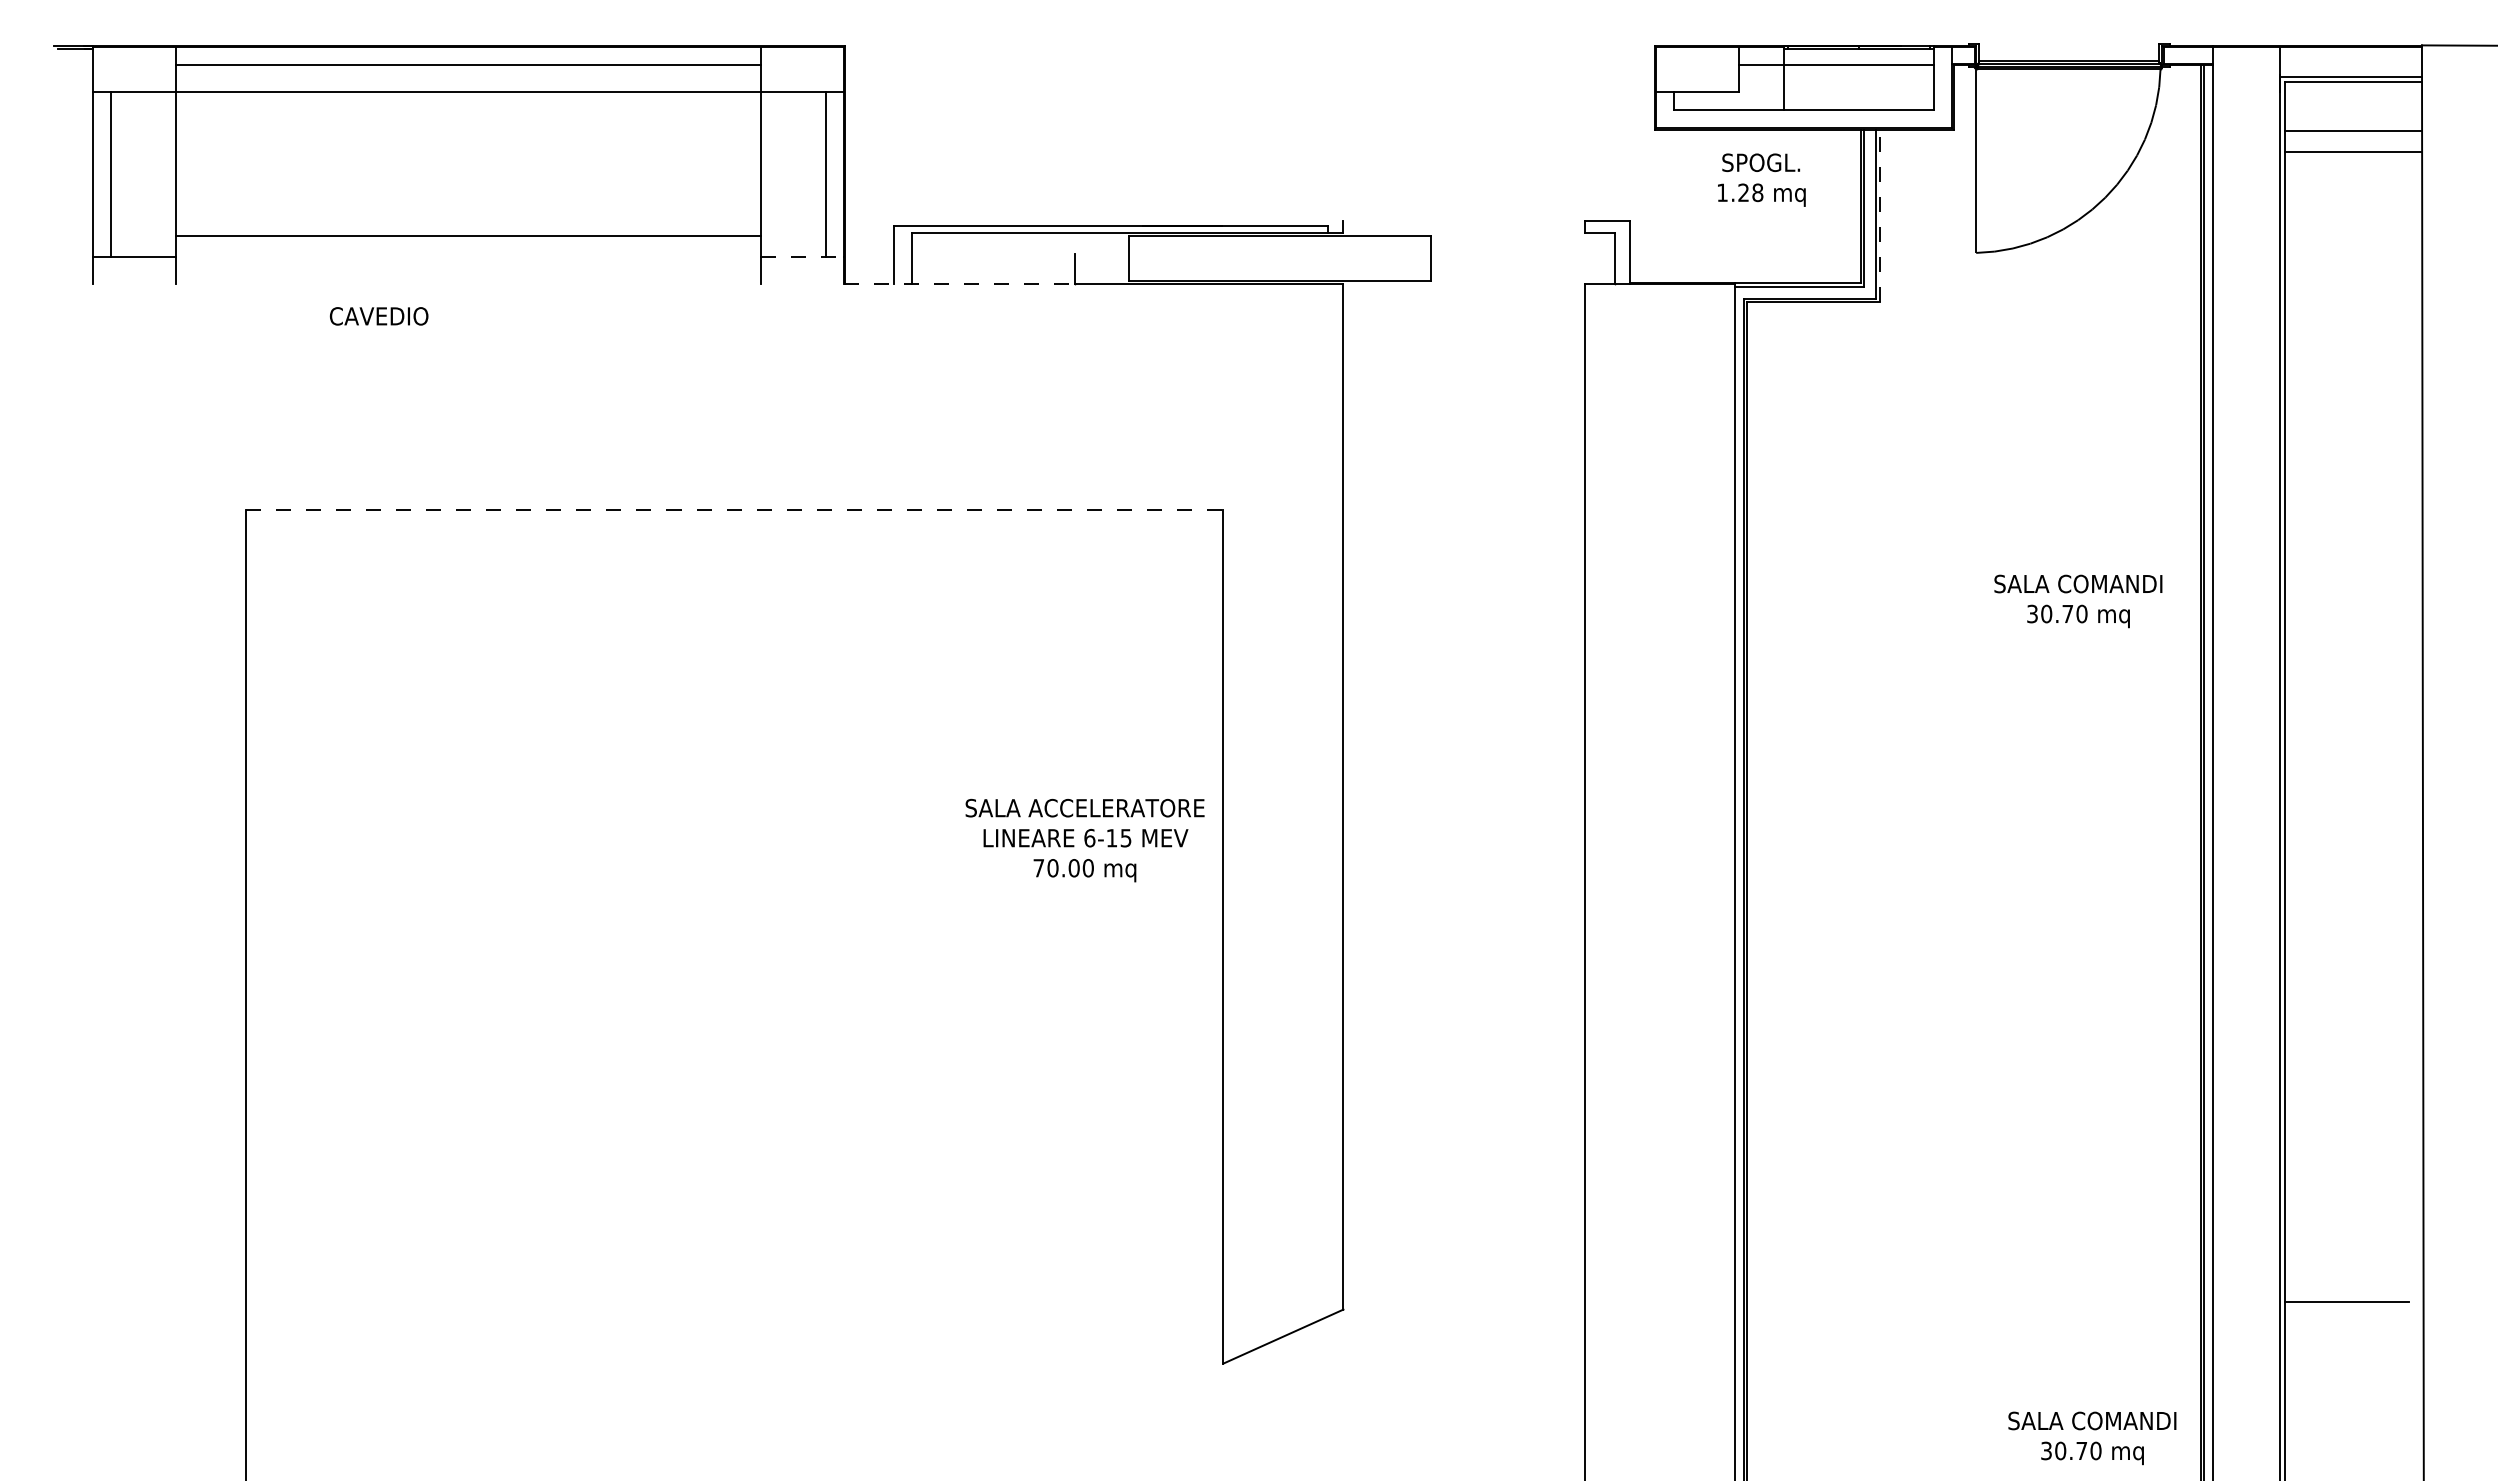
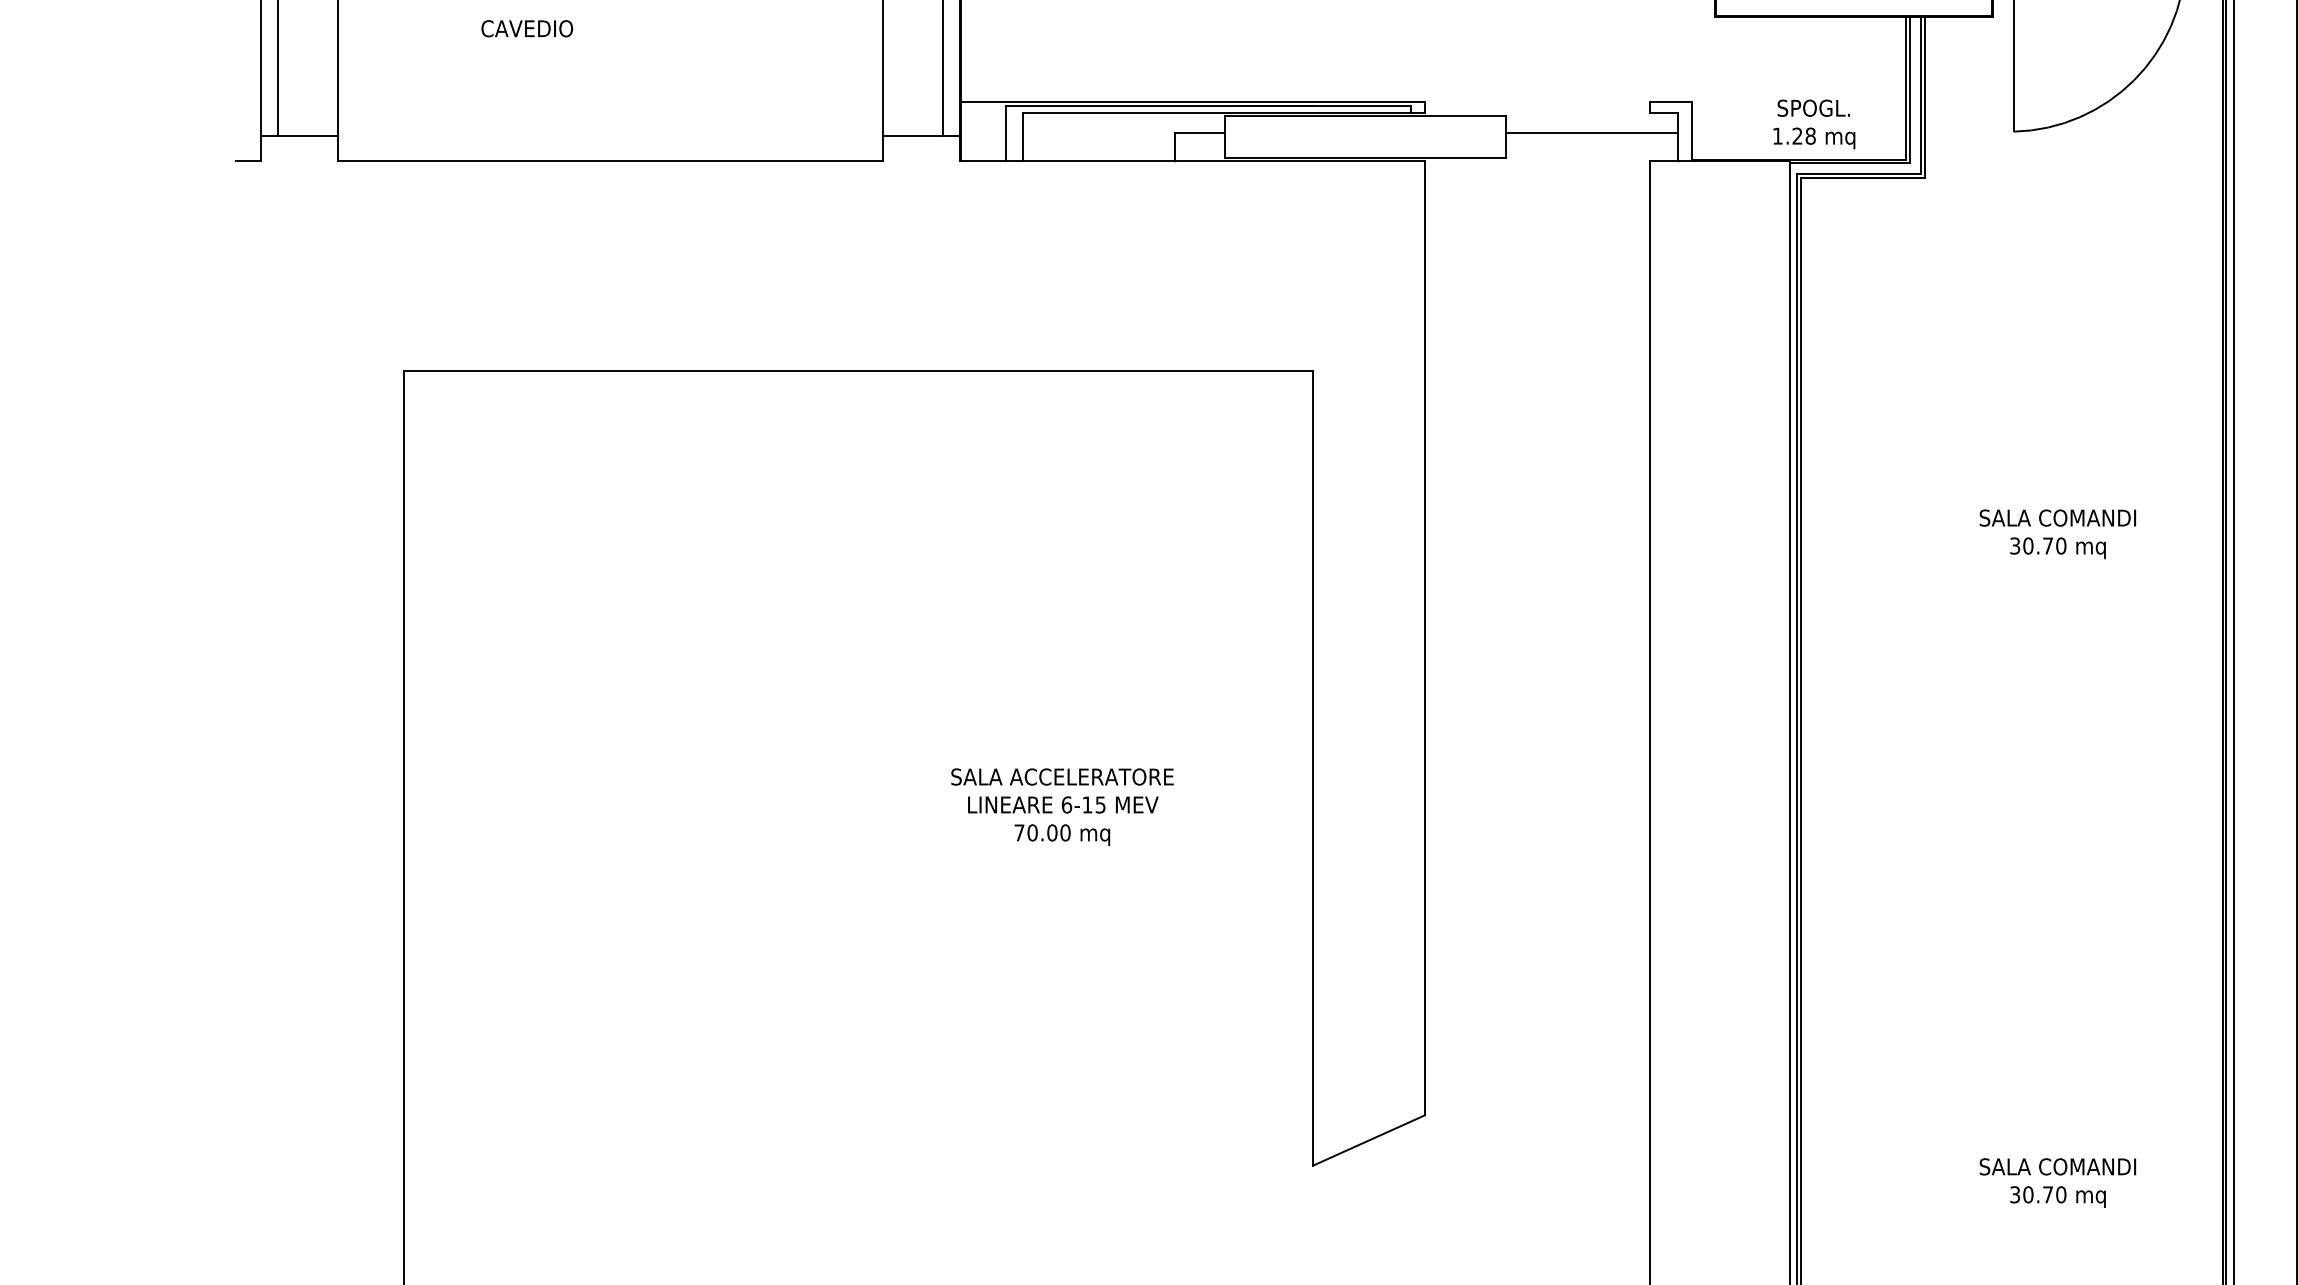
text: (1761, 179) -> (1814, 123), moved
line: (1880, 215) -> (1924, 96), dashed -> solid
line: (1094, 221) -> (1193, 102), added
line: (468, 236) -> (610, 161), moved
line: (1101, 254) -> (1199, 133), added
line: (1522, 254) -> (1591, 133), added
line: (802, 257) -> (921, 135), dashed -> solid
line: (79, 284) -> (248, 161), added
line: (959, 284) -> (1067, 161), dashed -> solid
text: (378, 316) -> (526, 28), moved
line: (734, 509) -> (858, 370), dashed -> solid
text: (2078, 601) -> (2058, 534), moved
text: (1084, 840) -> (1061, 807), moved
text: (2092, 1438) -> (2058, 1183), moved

